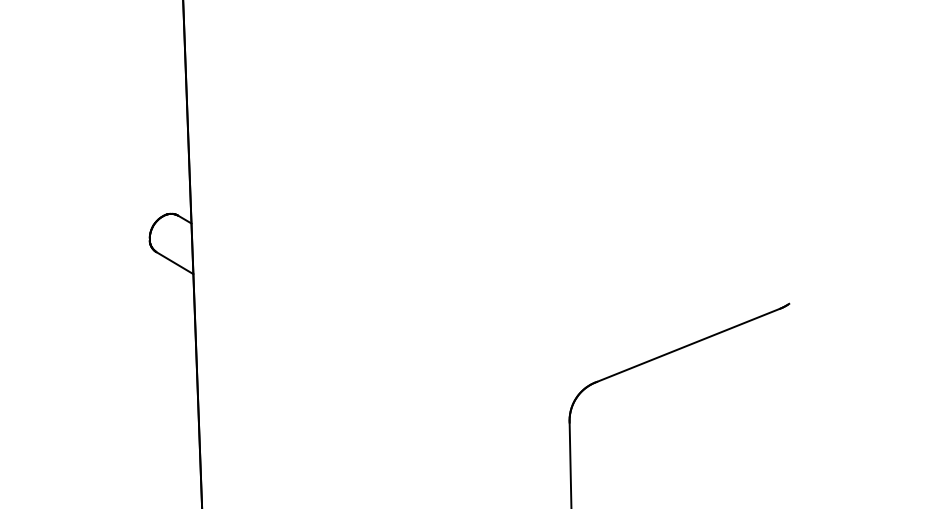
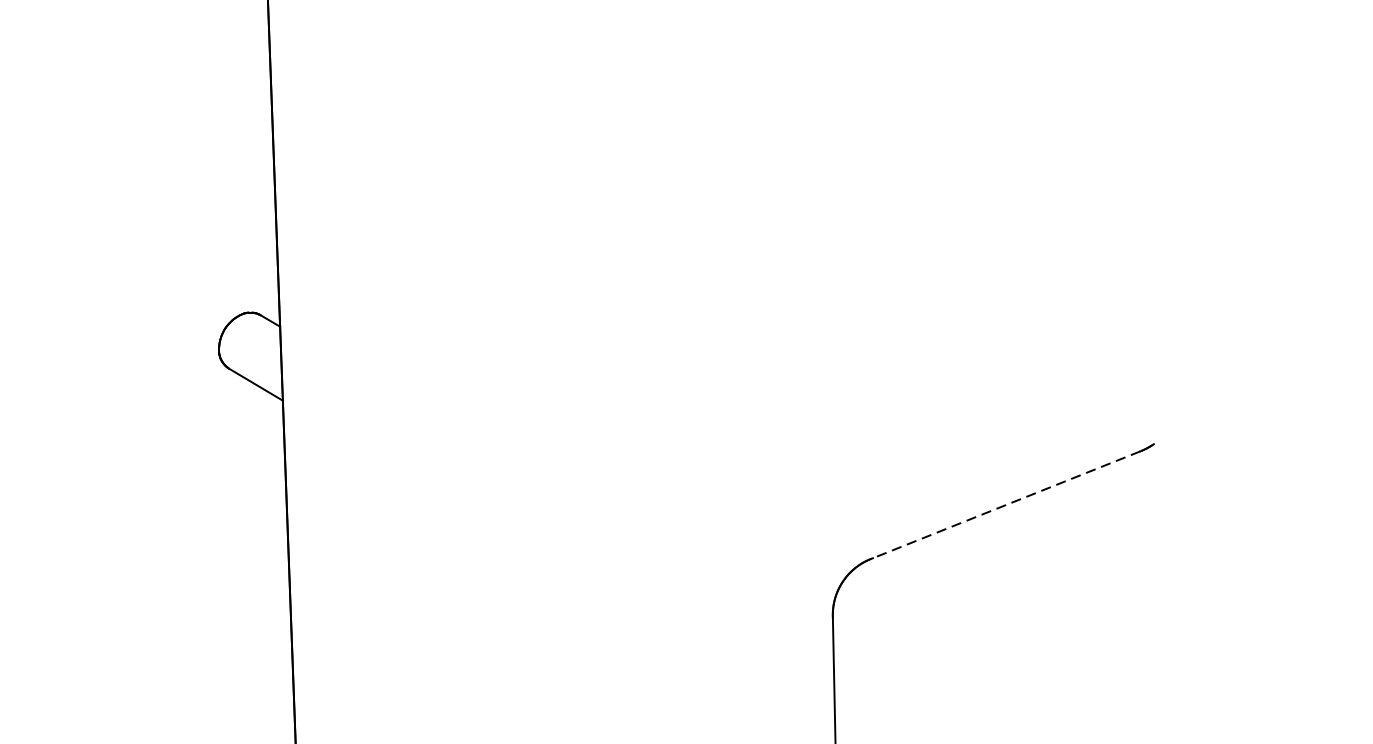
line: (688, 345) -> (1006, 505), solid -> dashed

